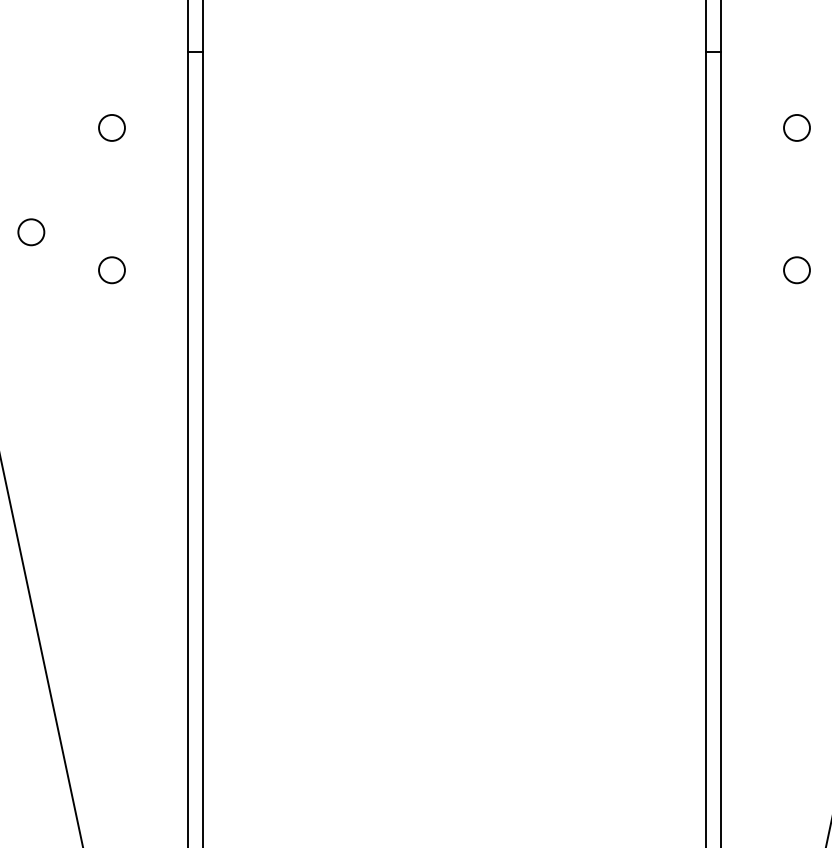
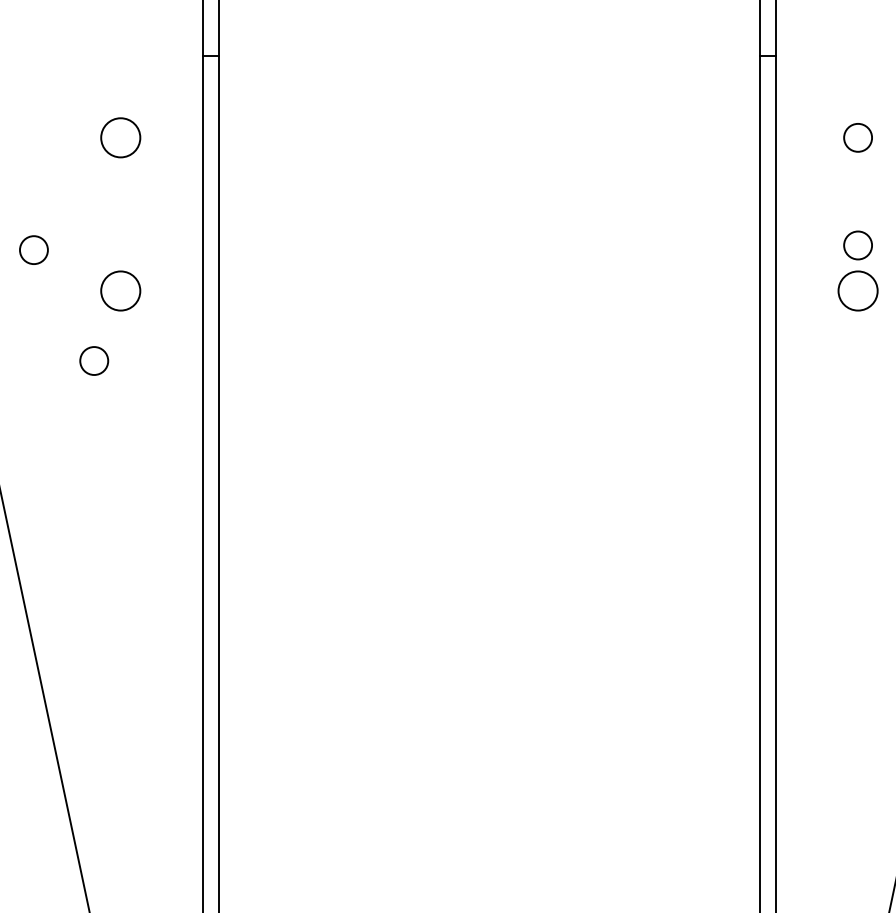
circle: (111, 127) -> (120, 137), size x1.4
circle: (796, 227) -> (857, 244), added
circle: (111, 270) -> (120, 291), size x1.4
circle: (796, 270) -> (857, 291), size x1.4
circle: (87, 335) -> (94, 361), added

